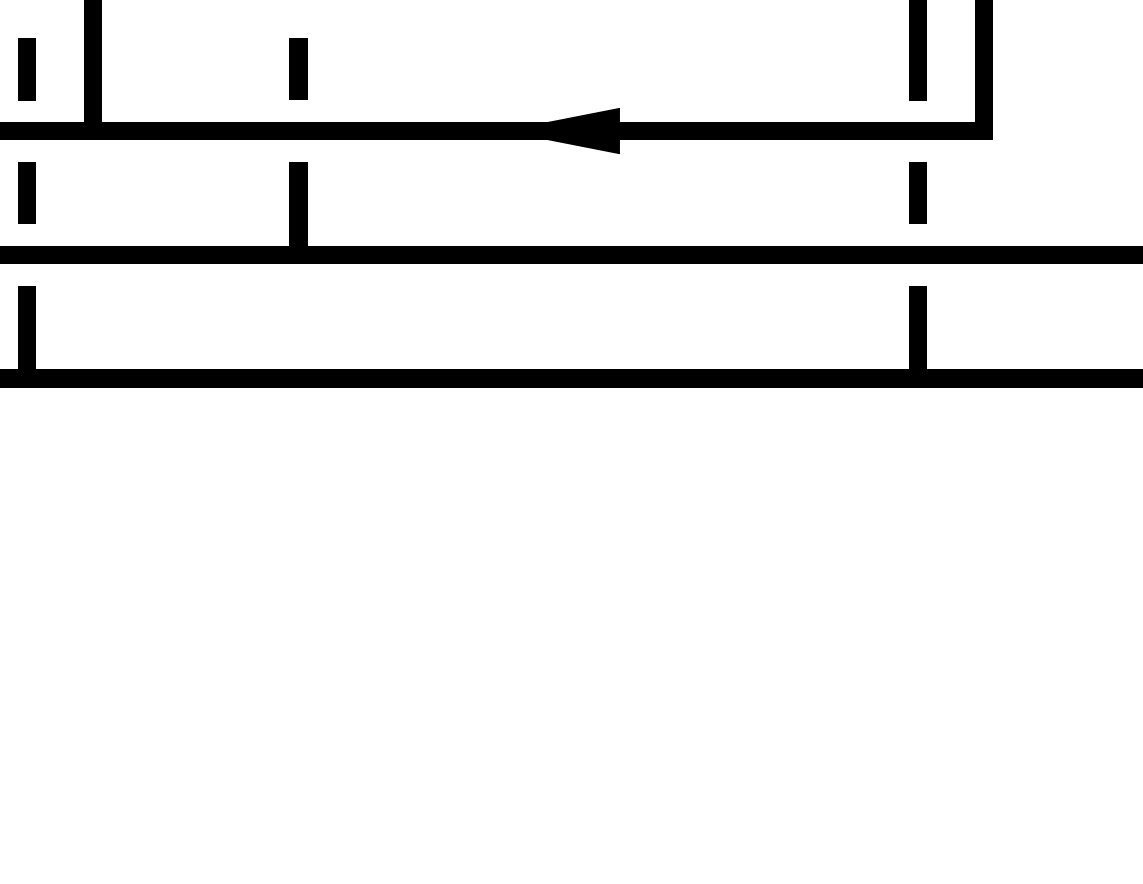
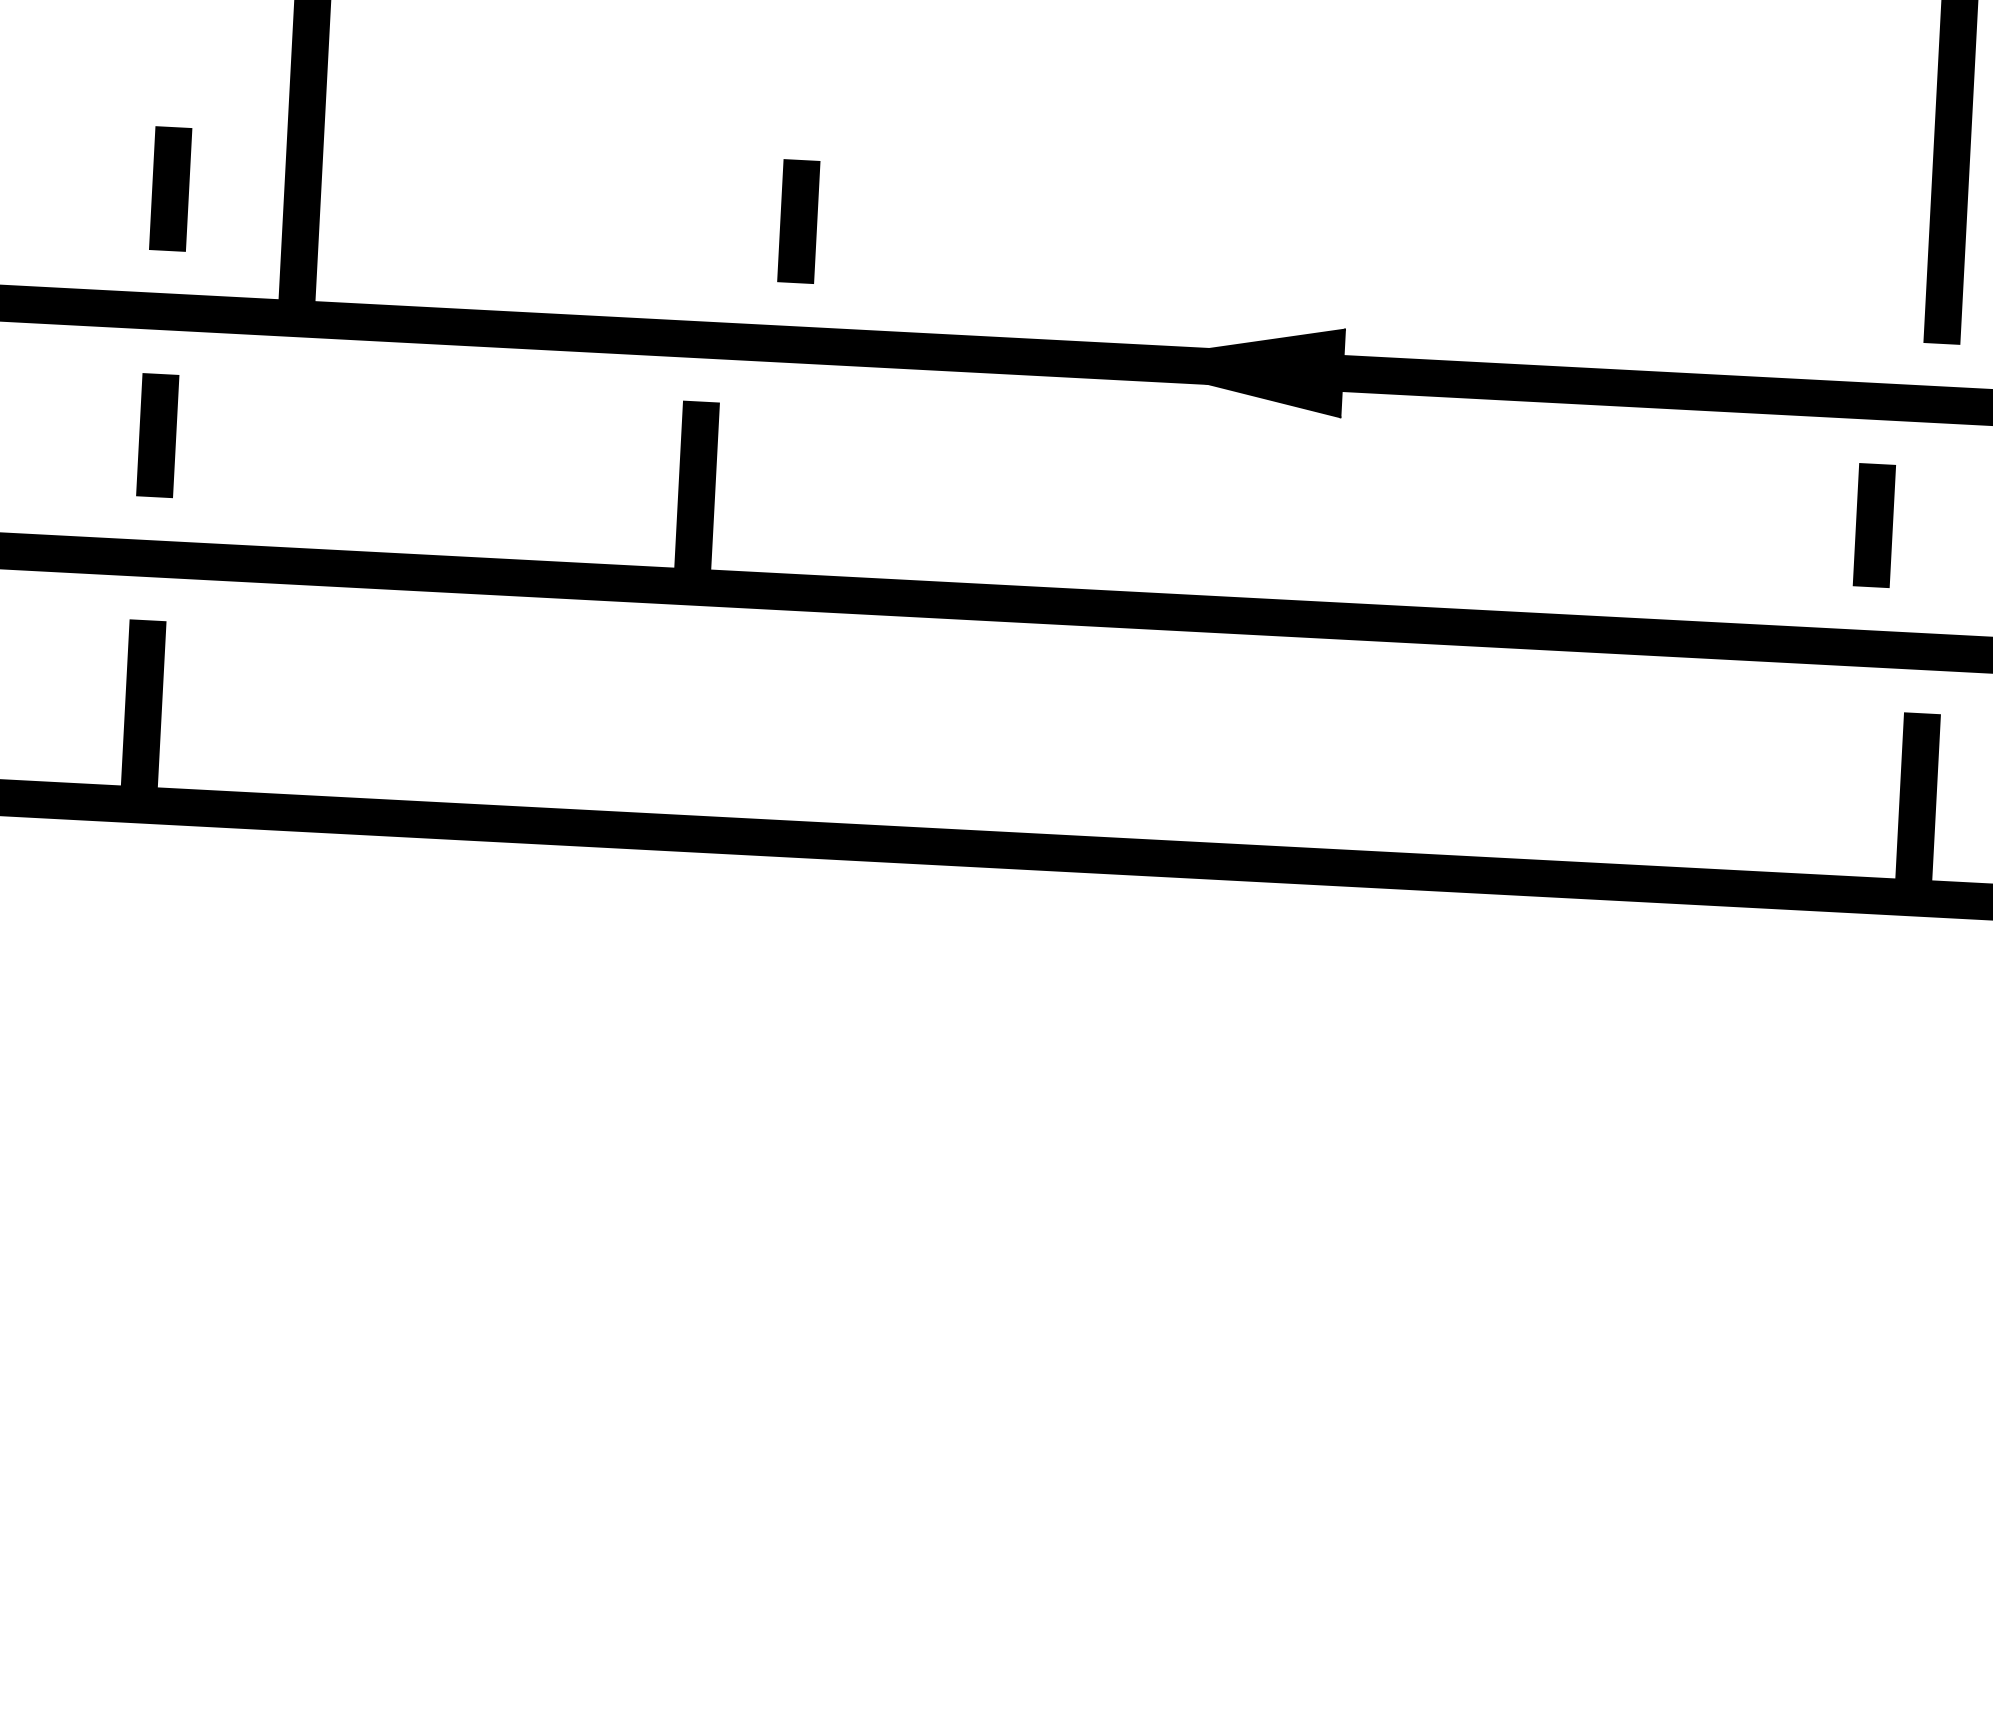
line: (298, 68) -> (799, 220), moved
line: (917, 192) -> (1873, 523), moved

